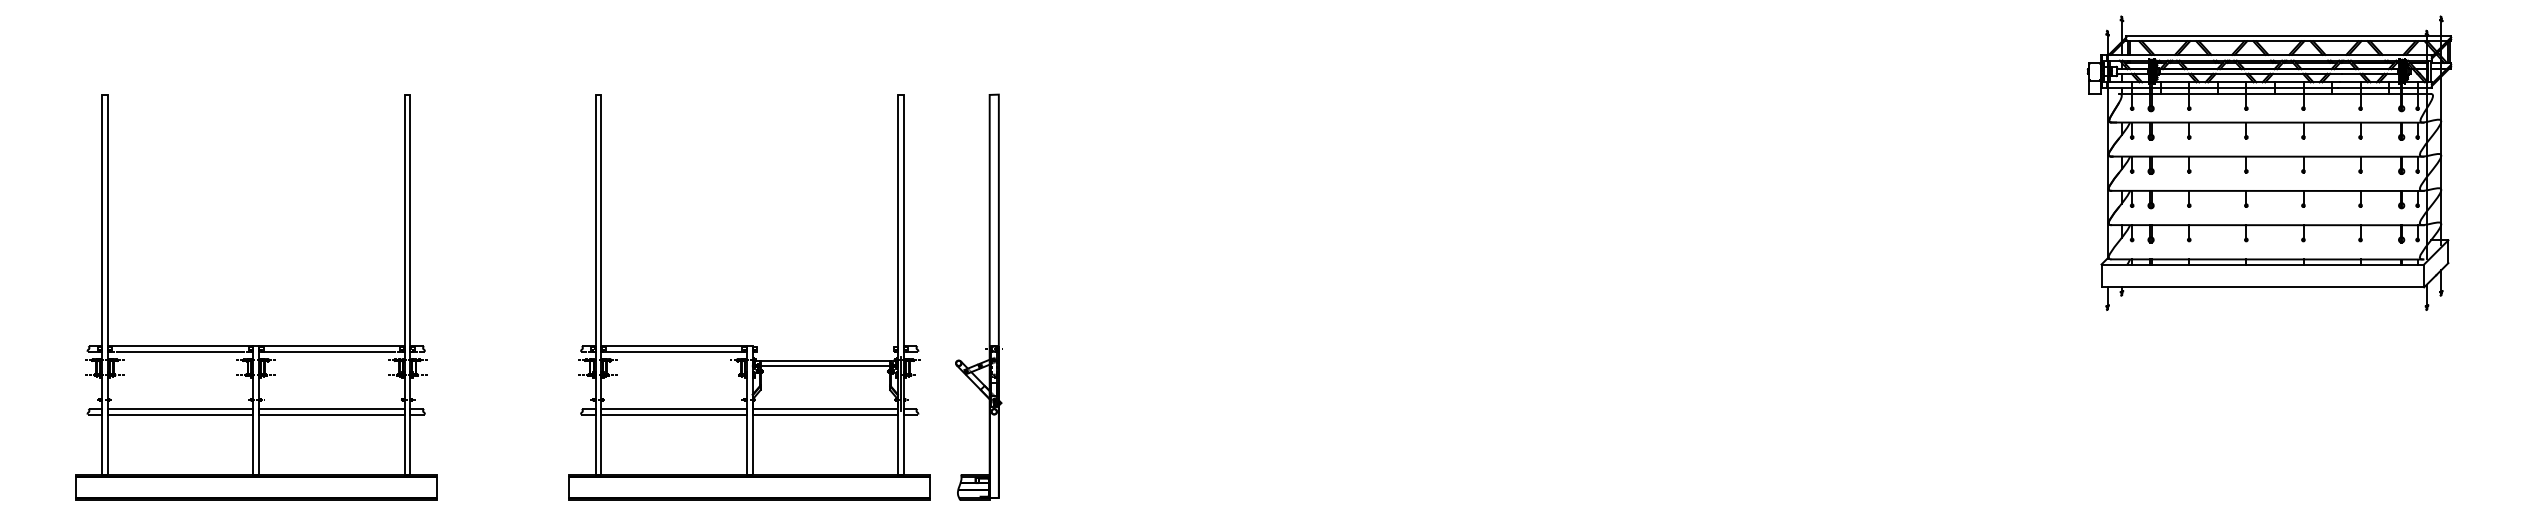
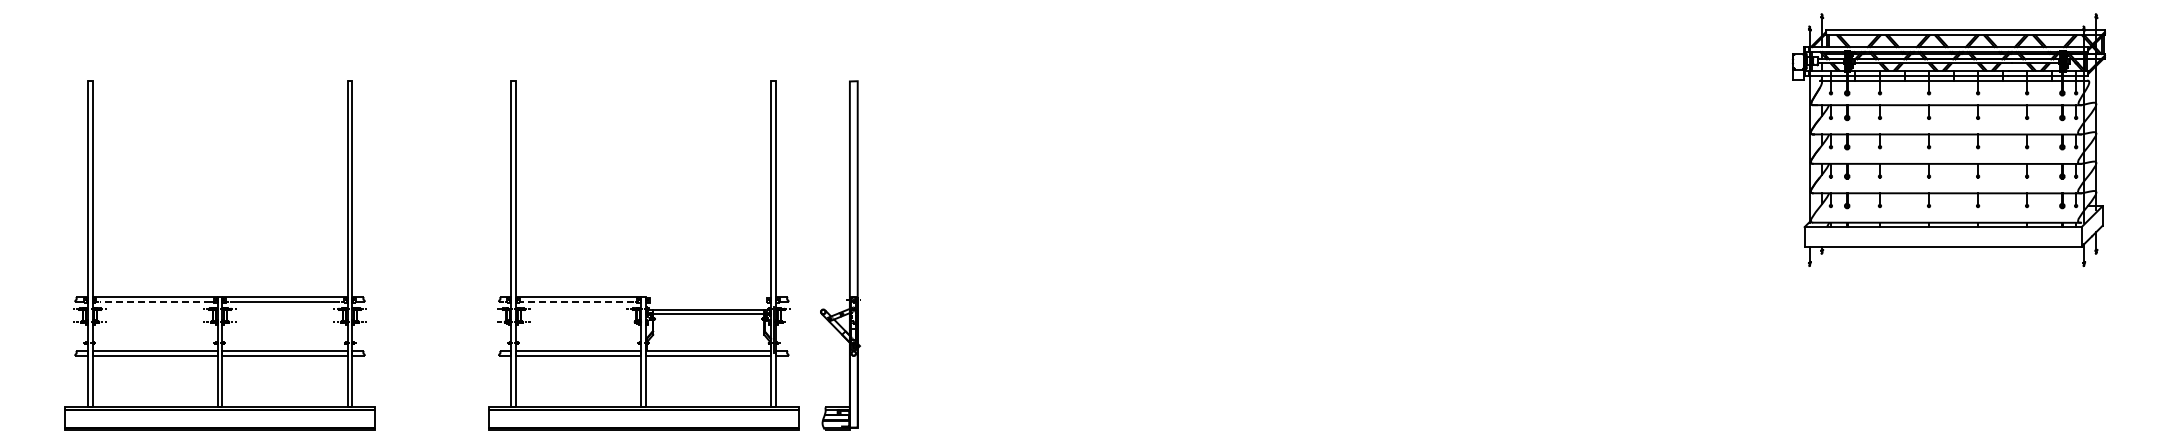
line: (179, 352) -> (154, 302), solid -> dashed
line: (673, 352) -> (578, 302), solid -> dashed

